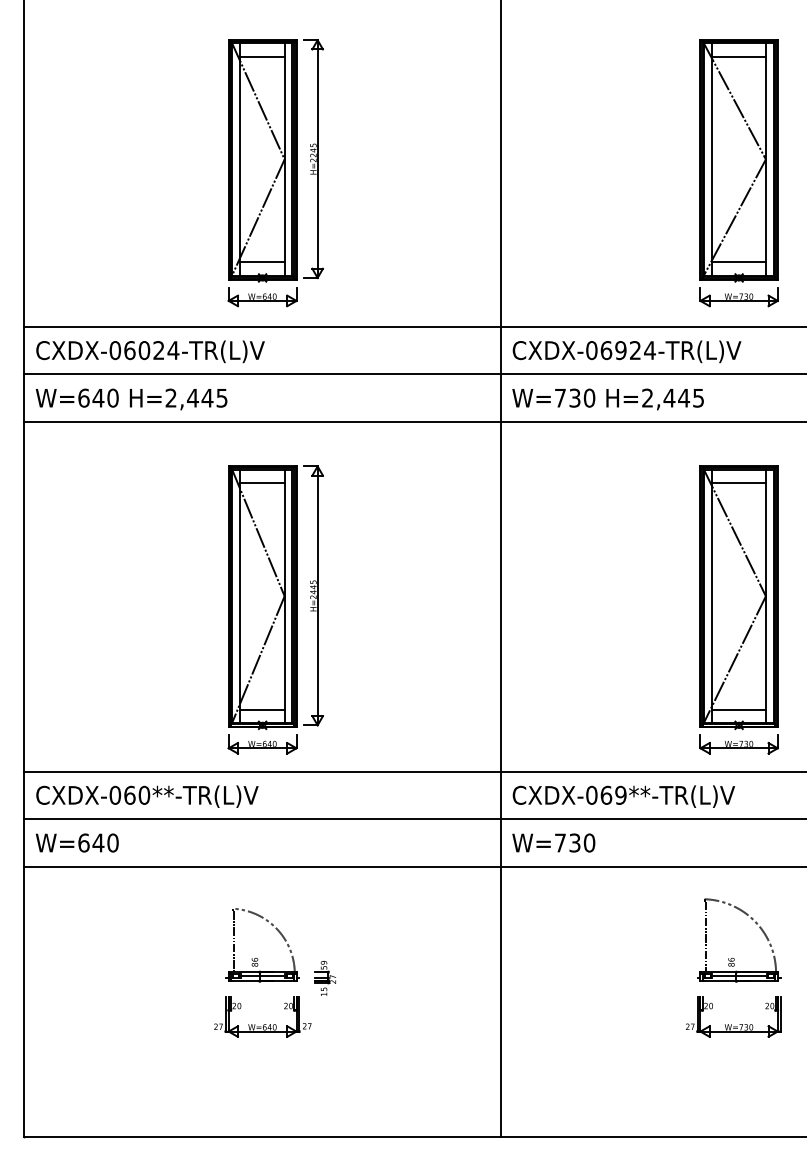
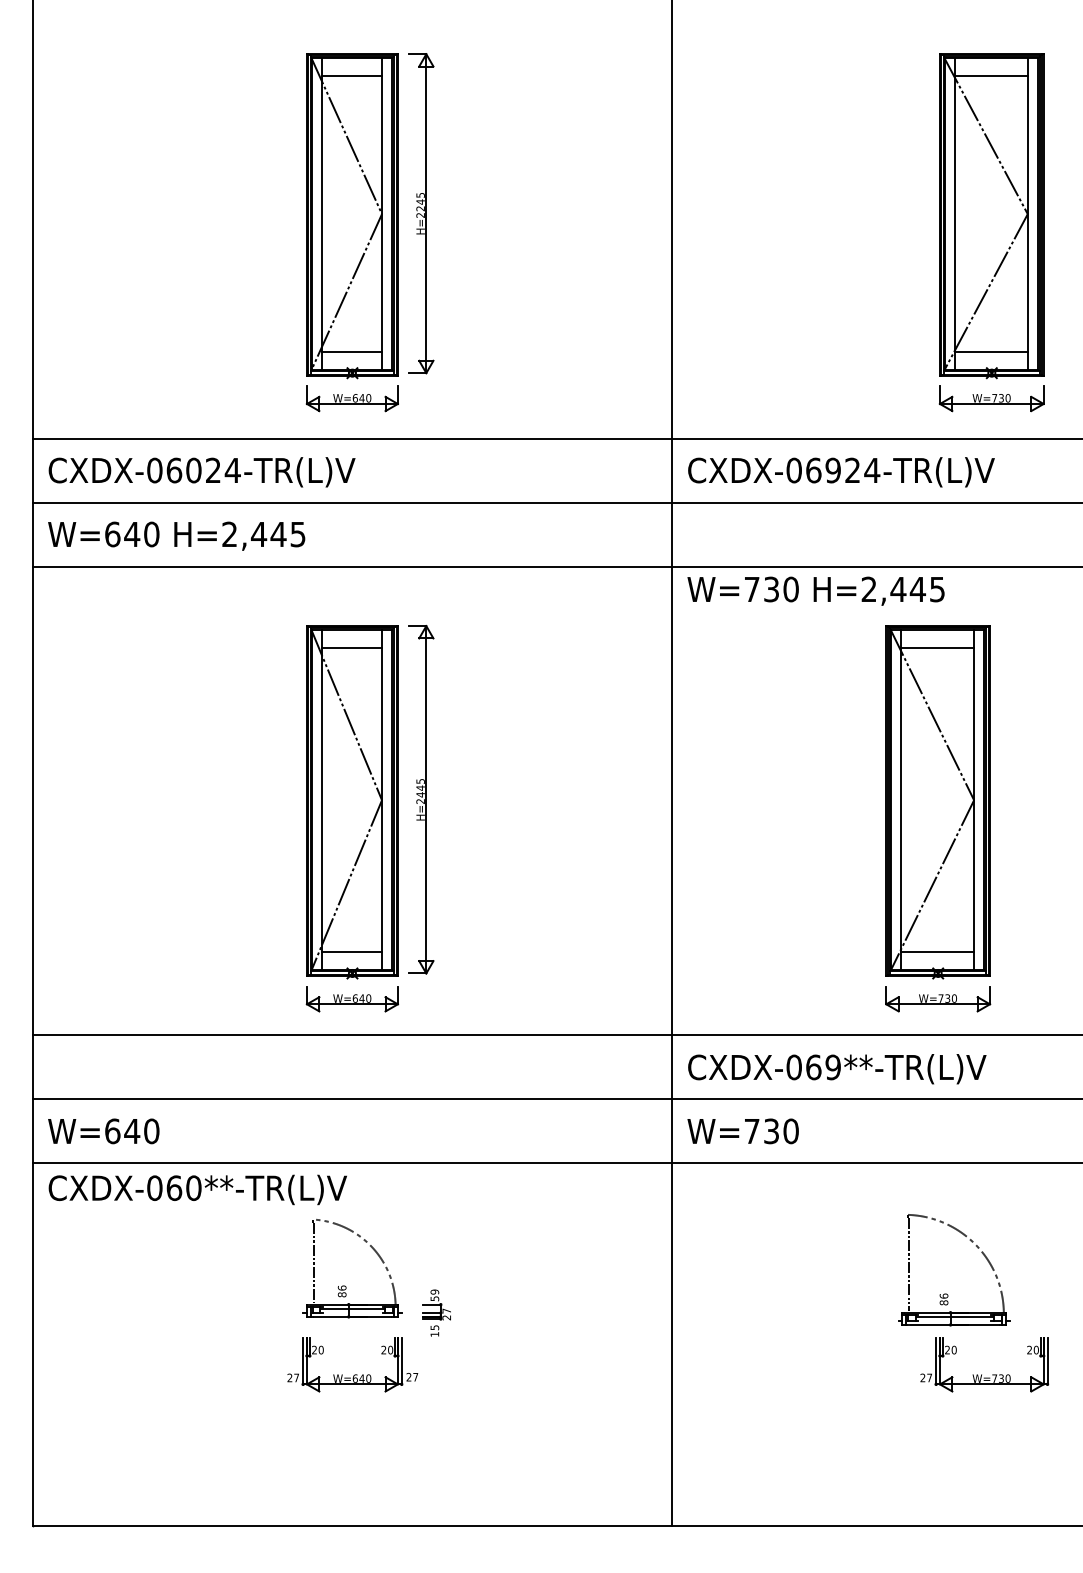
text: (607, 399) -> (815, 591), moved
part: (738, 609) -> (937, 818), moved
text: (147, 796) -> (197, 1189), moved
part: (732, 957) -> (945, 1293), moved

